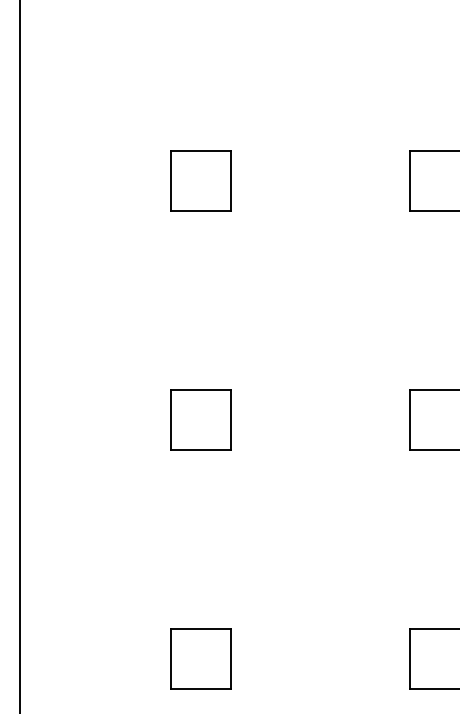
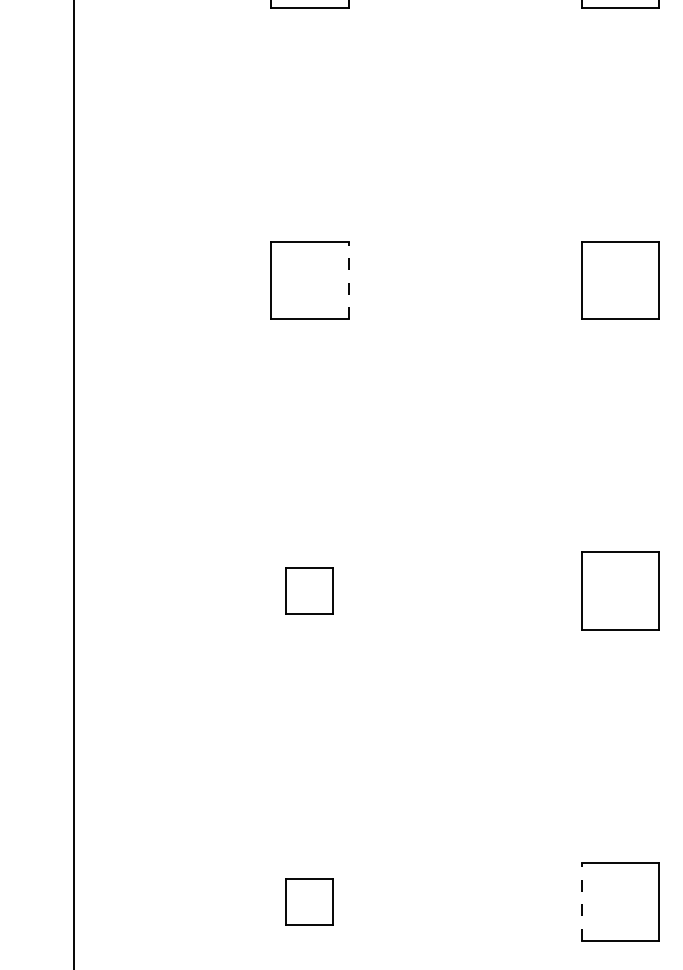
line: (231, 181) -> (348, 280), solid -> dashed
part: (201, 419) -> (309, 590), size x0.6
part: (201, 658) -> (309, 901), size x0.6
line: (410, 658) -> (581, 901), solid -> dashed

